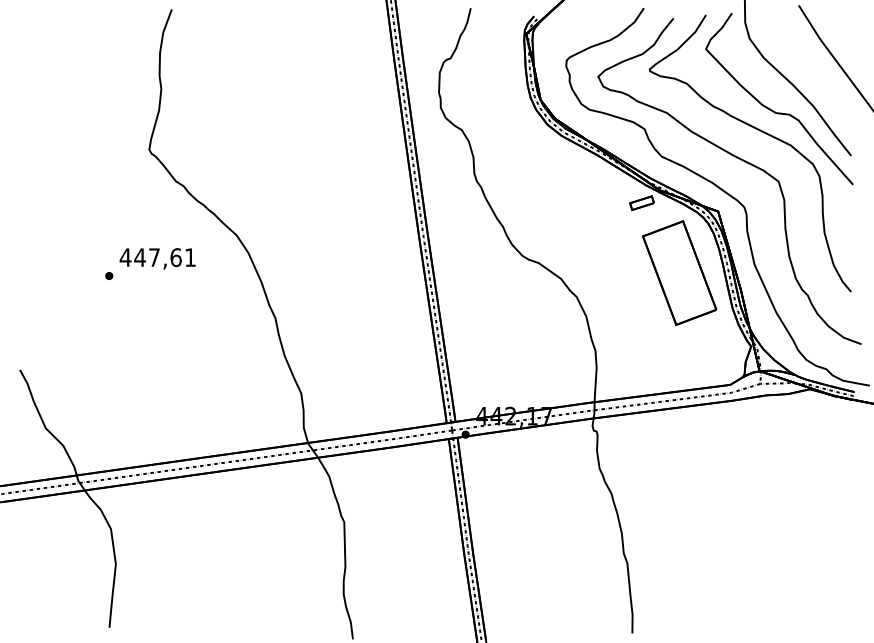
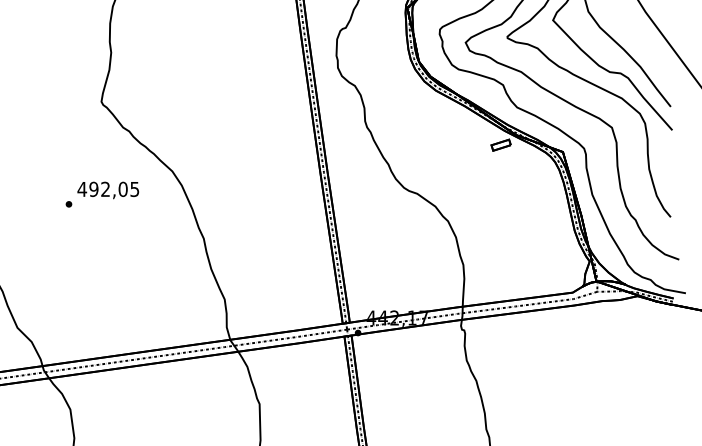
text: (164, 257) -> (113, 189), 447,61 -> 492,05
part: (679, 272) -> (531, 201), removed

